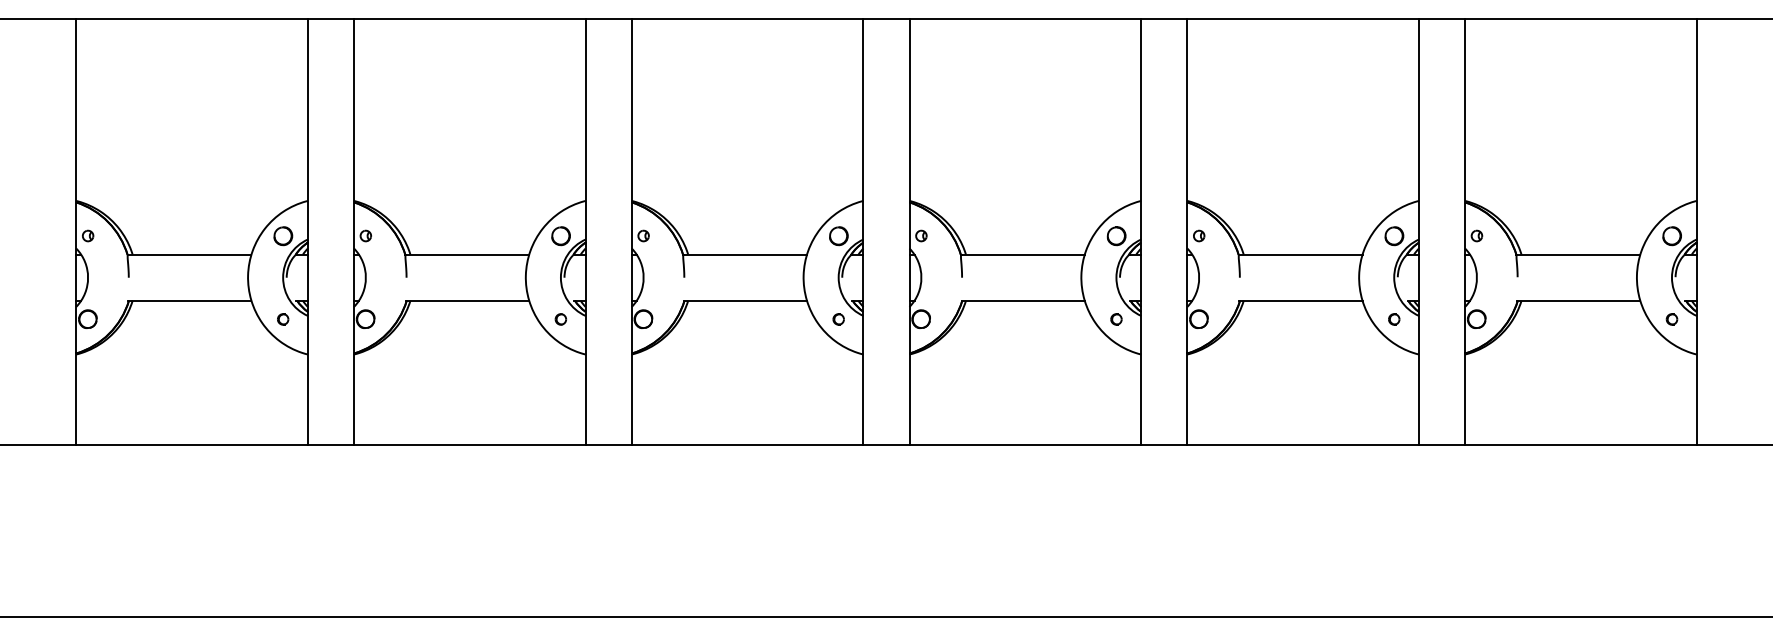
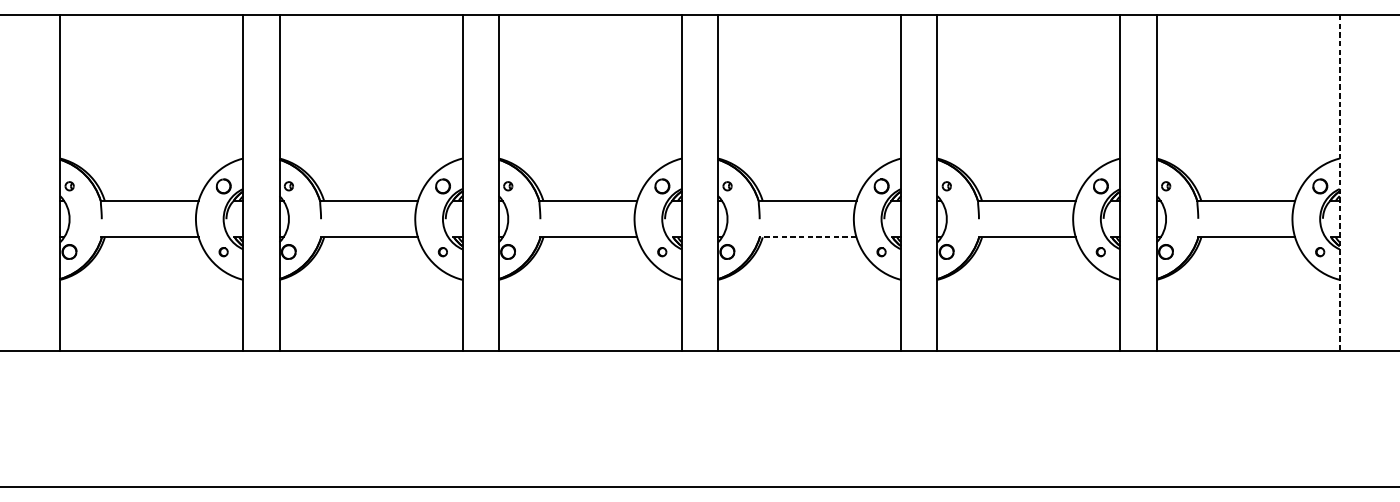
line: (1696, 231) -> (1339, 182), solid -> dashed
line: (1023, 300) -> (808, 237), solid -> dashed

